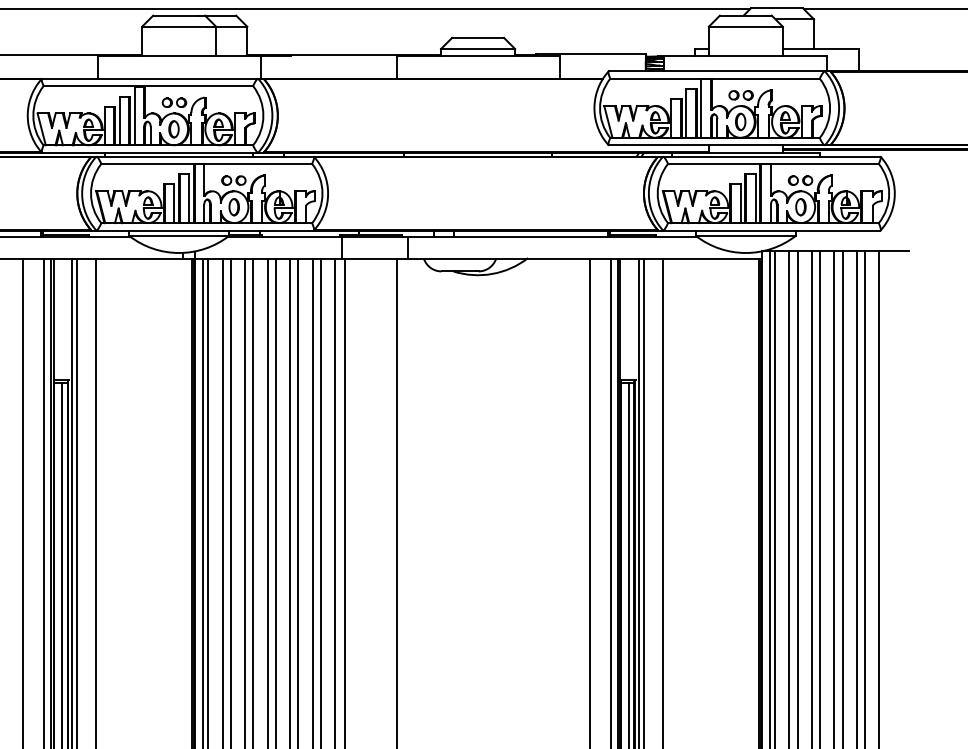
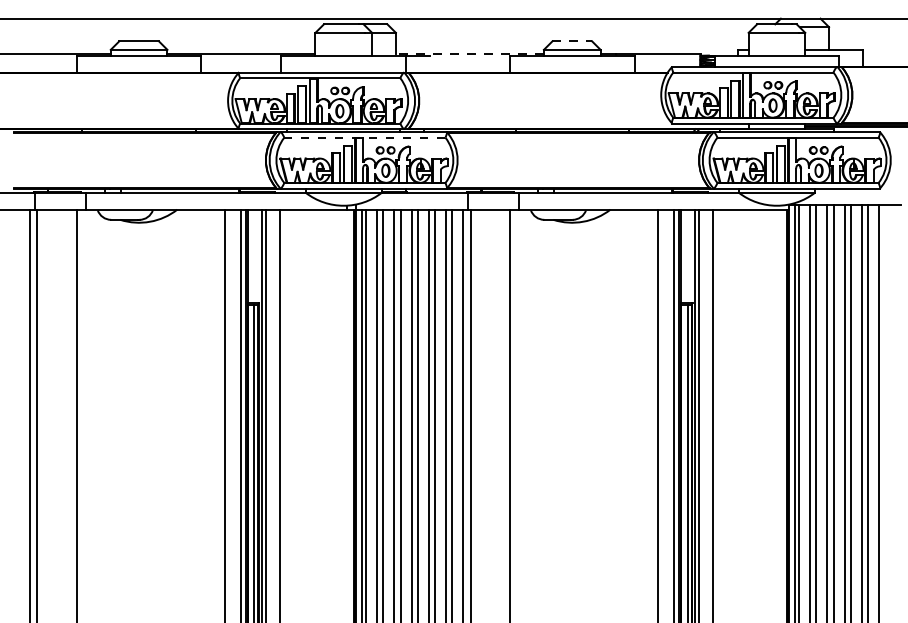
line: (478, 38) -> (572, 41), solid -> dashed
line: (343, 55) -> (469, 54), solid -> dashed
line: (206, 163) -> (364, 137), solid -> dashed

